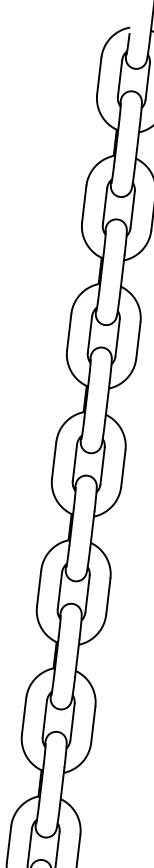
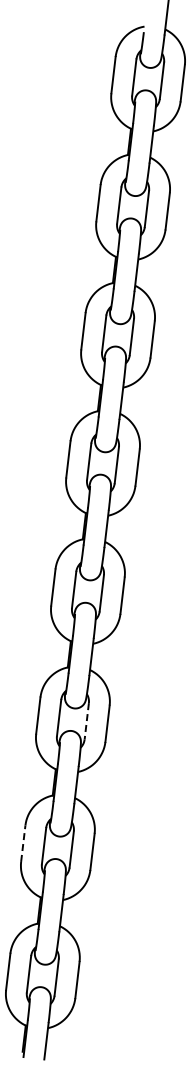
line: (72, 722) -> (86, 721), solid -> dashed
line: (9, 844) -> (23, 843), solid -> dashed

